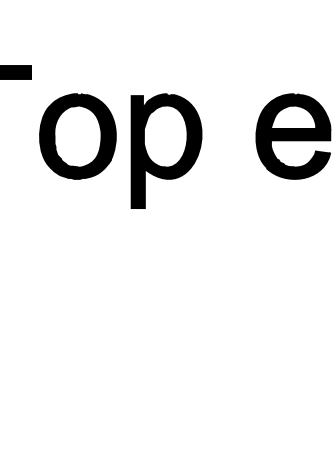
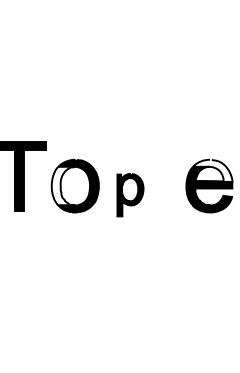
fill: (298, 111) -> (212, 170), removed
fill: (58, 135) -> (63, 185), removed
part: (166, 150) -> (130, 194), size x0.6

